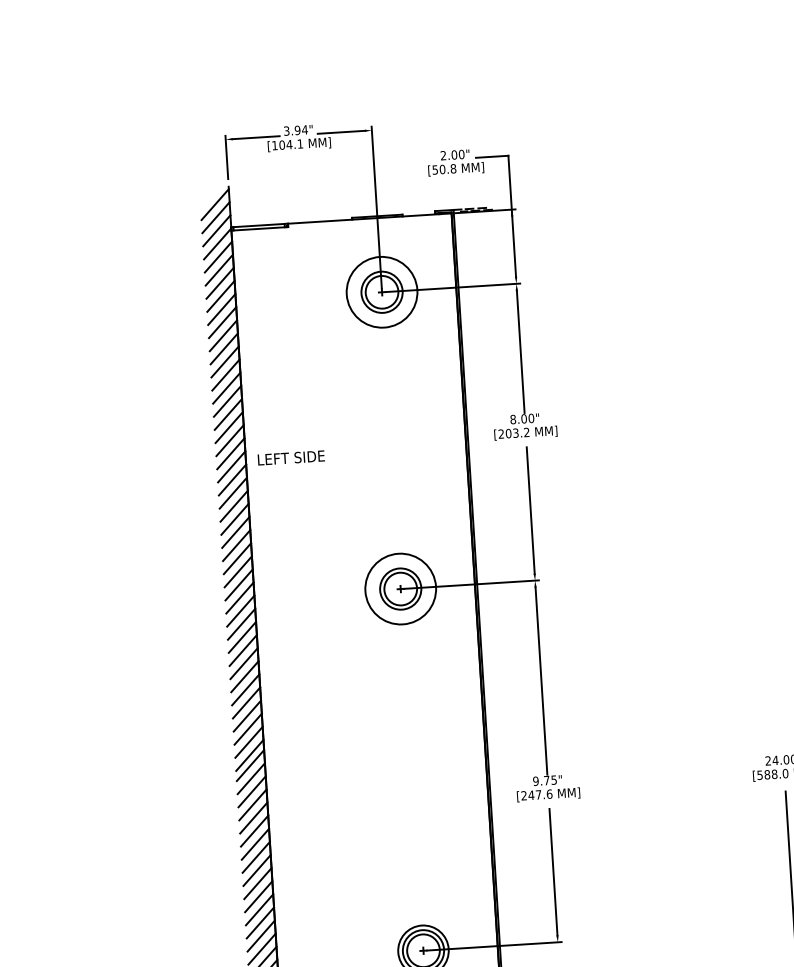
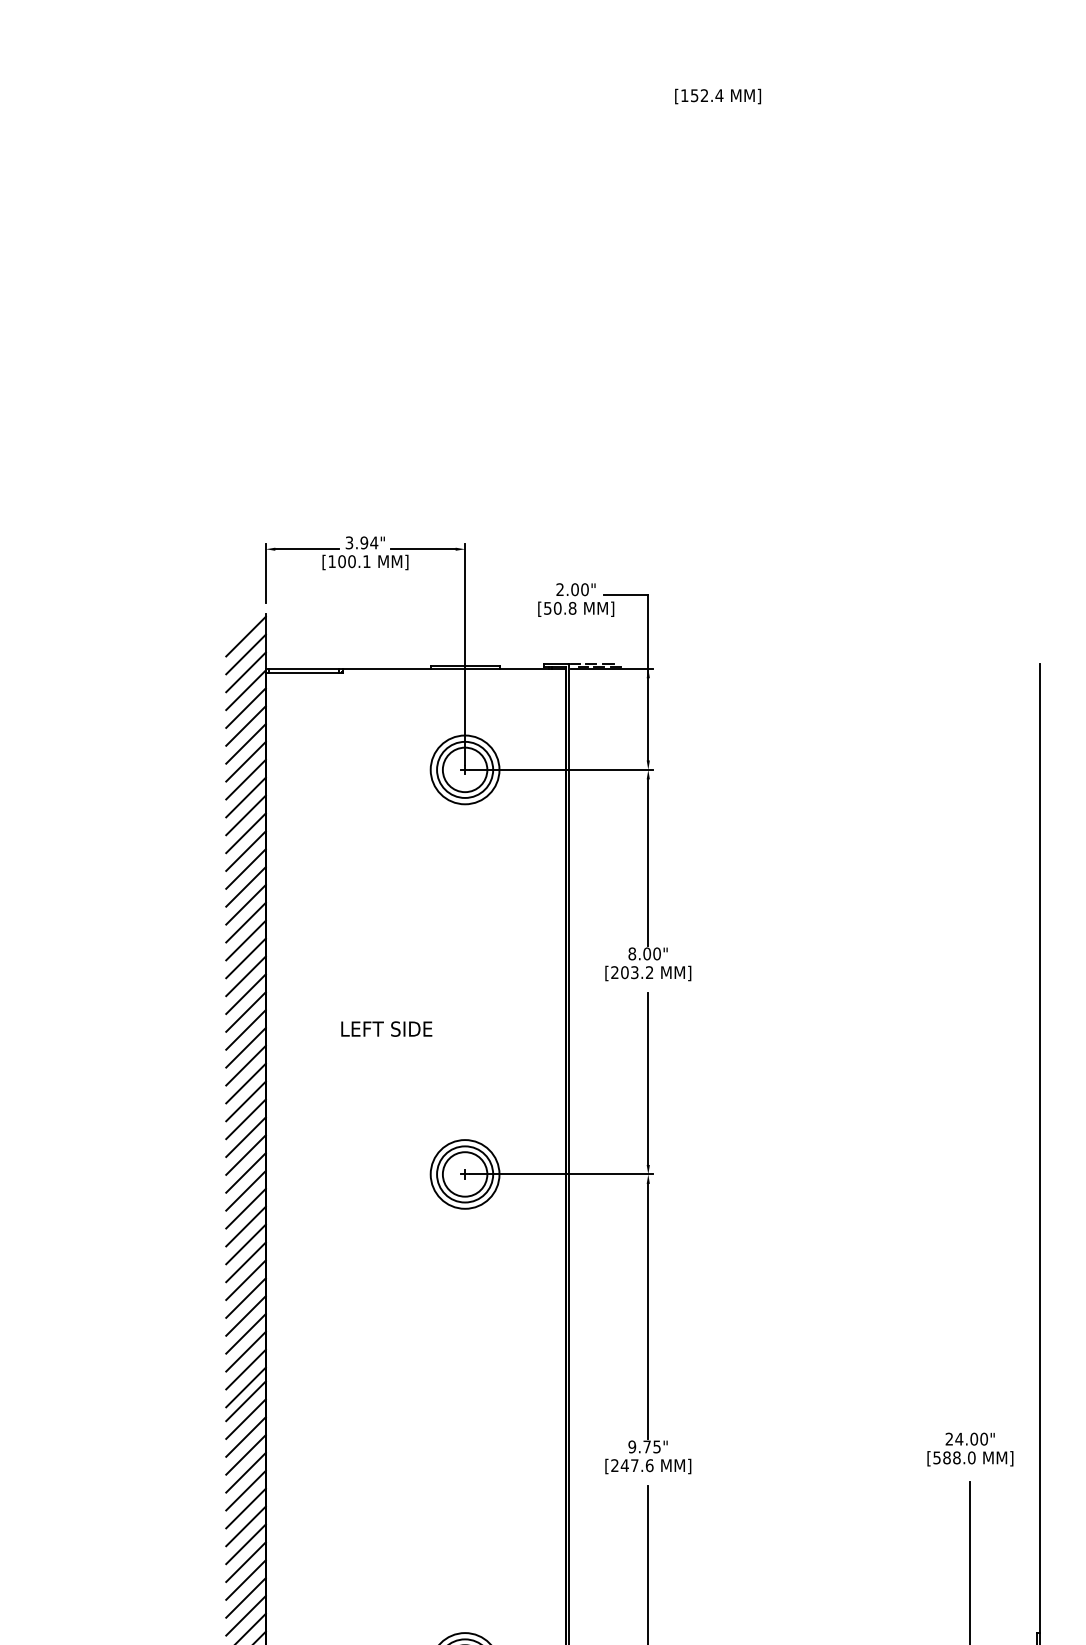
text: (289, 144) -> (351, 561), [104.1 -> [100.1
circle: (381, 292) -> (464, 769), size x0.71
text: (291, 457) -> (386, 1028), moved
circle: (400, 589) -> (464, 1174), size x0.71

